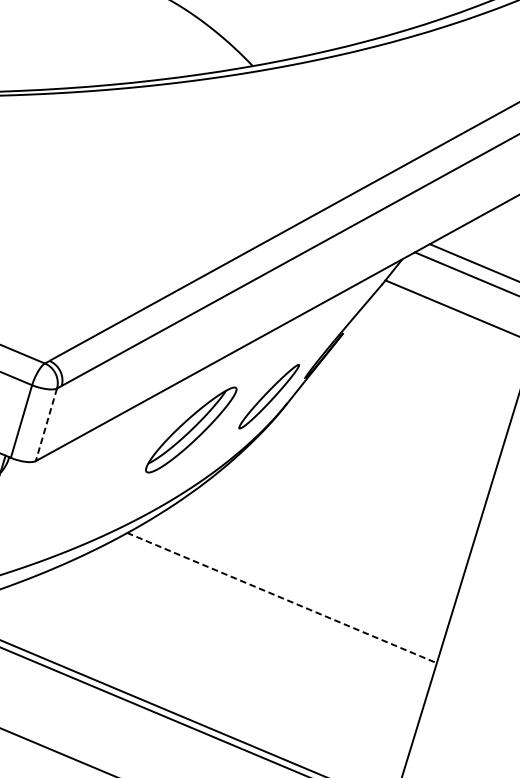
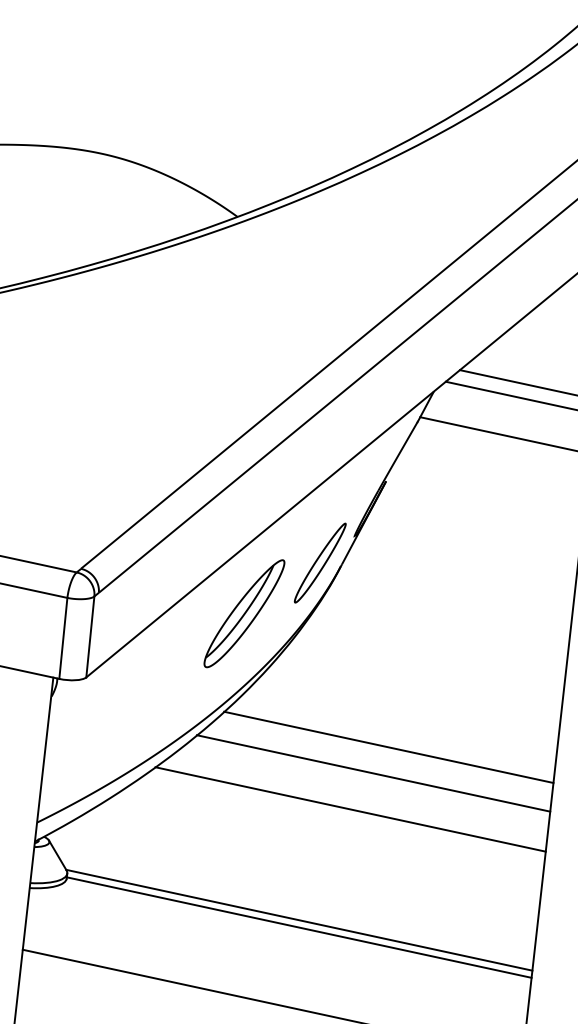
line: (46, 424) -> (90, 636), dashed -> solid
line: (300, 575) -> (388, 746), added
line: (281, 598) -> (373, 773), dashed -> solid
line: (254, 627) -> (350, 809), added

